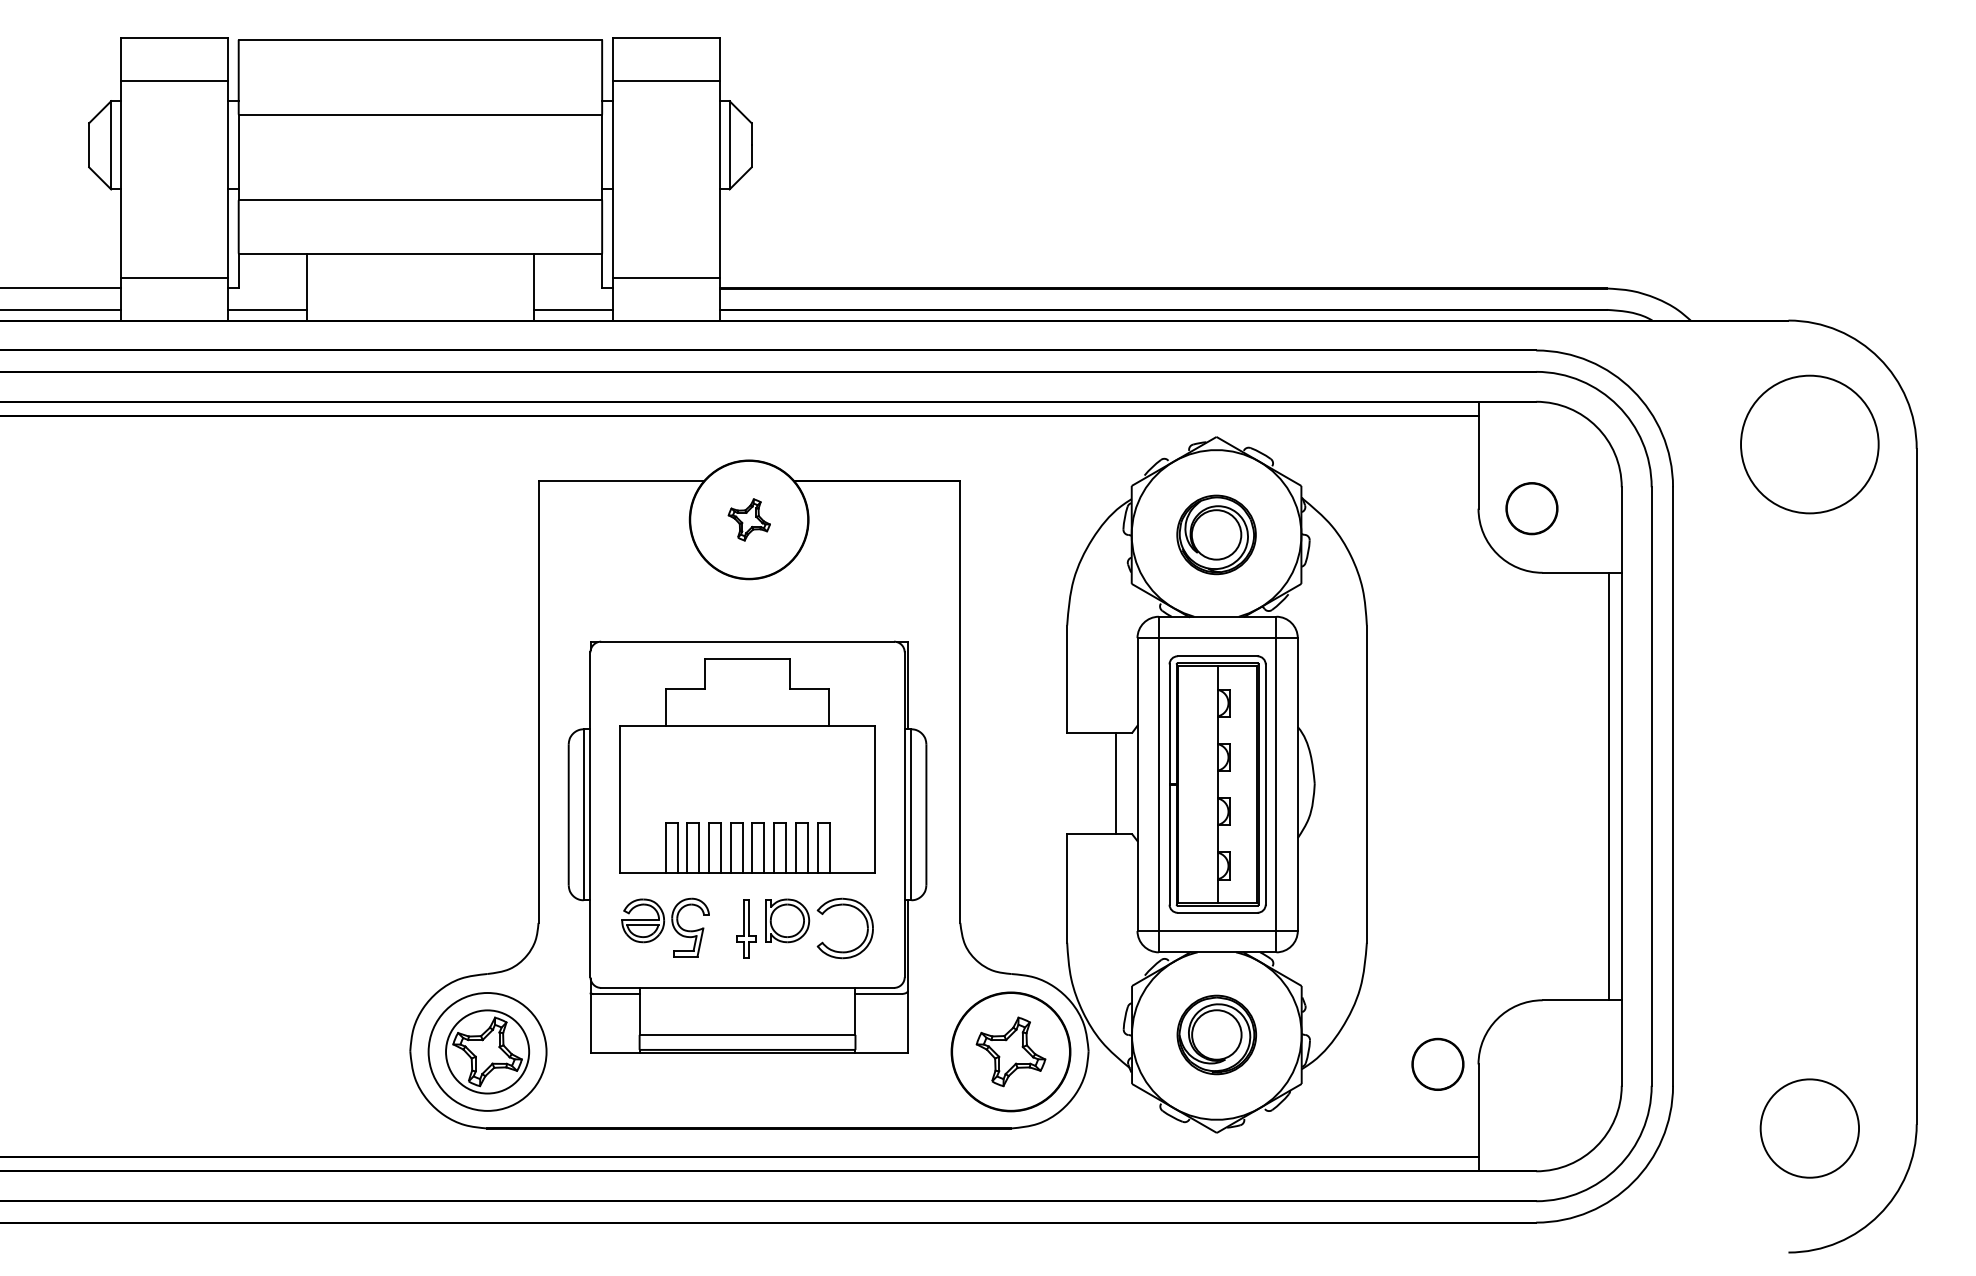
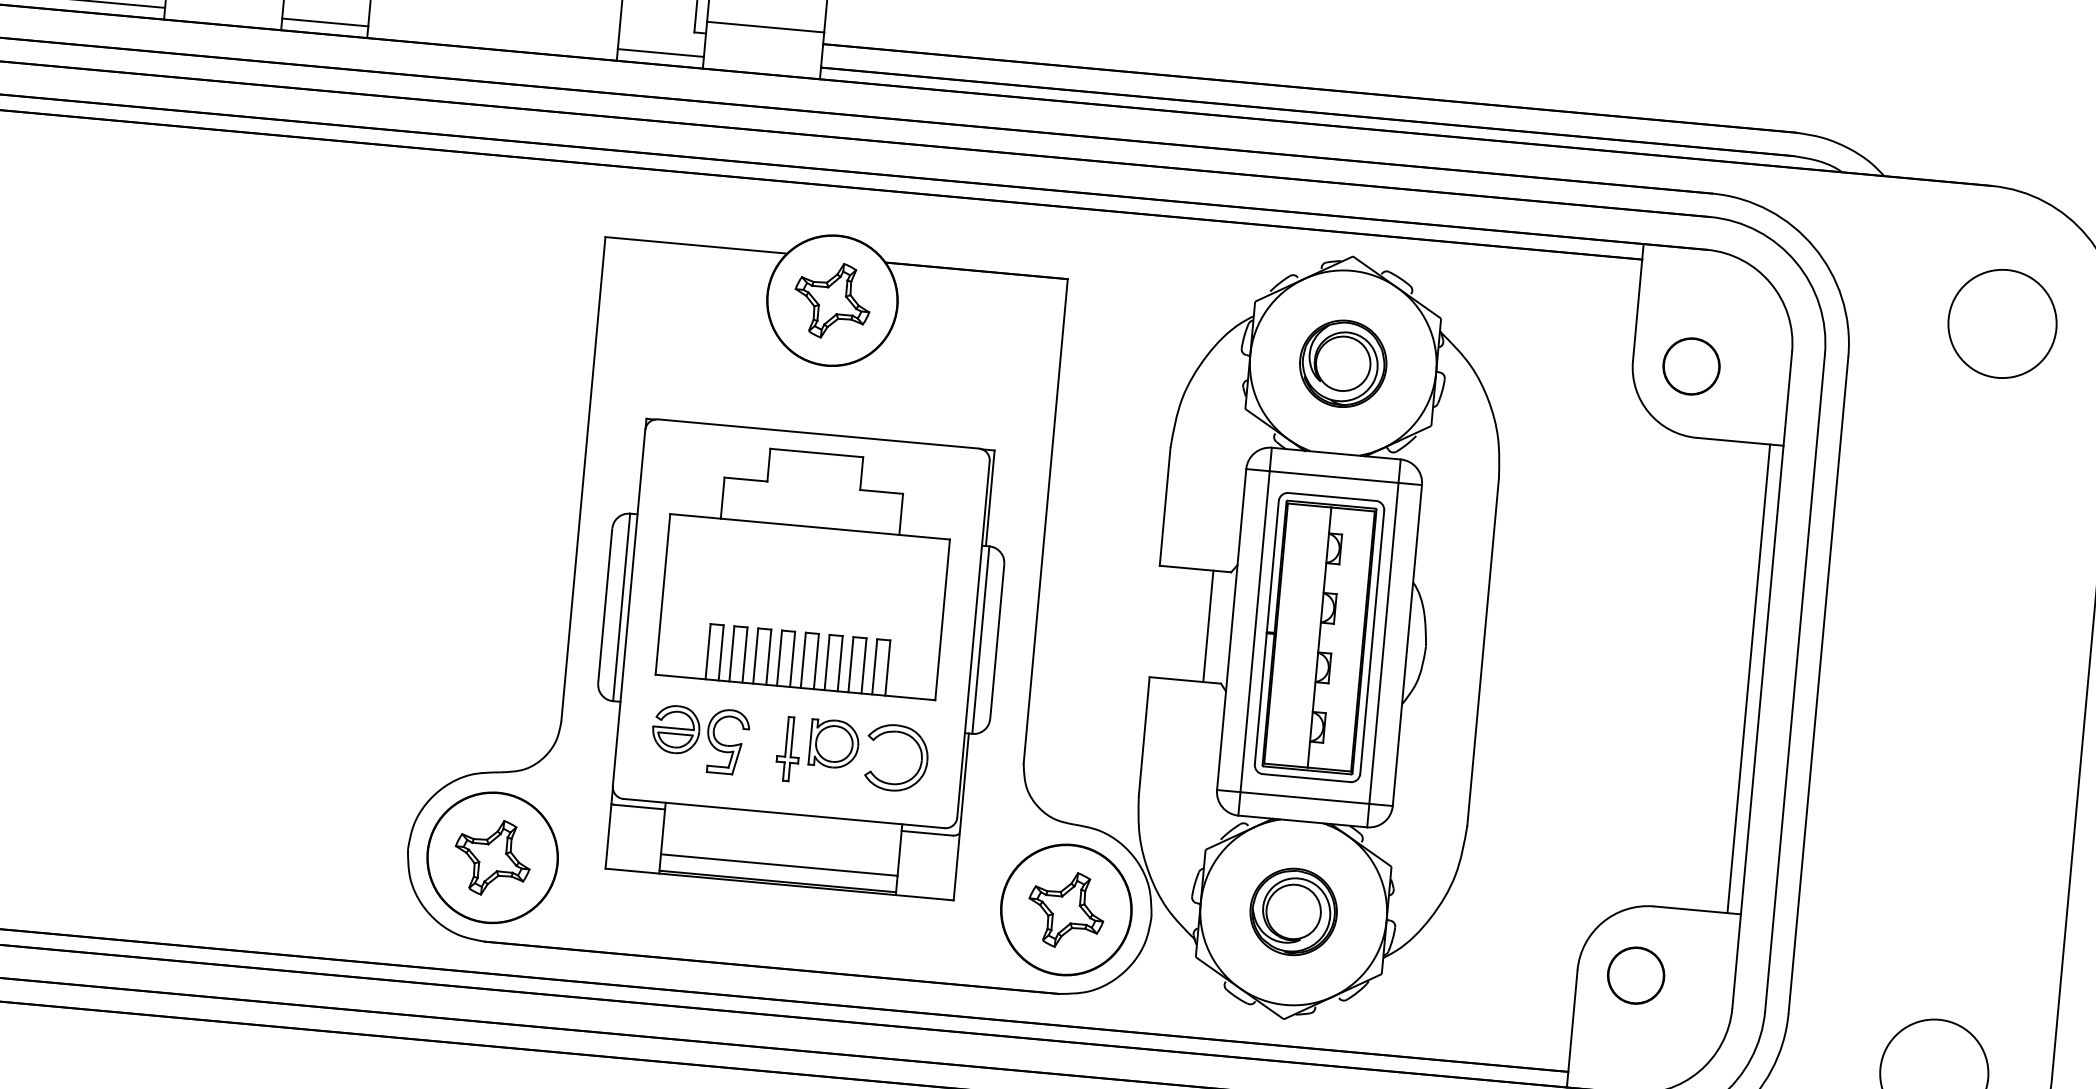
circle: (1809, 444) -> (2002, 323), size x0.71
part: (749, 519) -> (832, 300), size x1.67
circle: (487, 1051) -> (492, 857), size x1.43
circle: (1437, 1063) -> (1635, 974), moved

